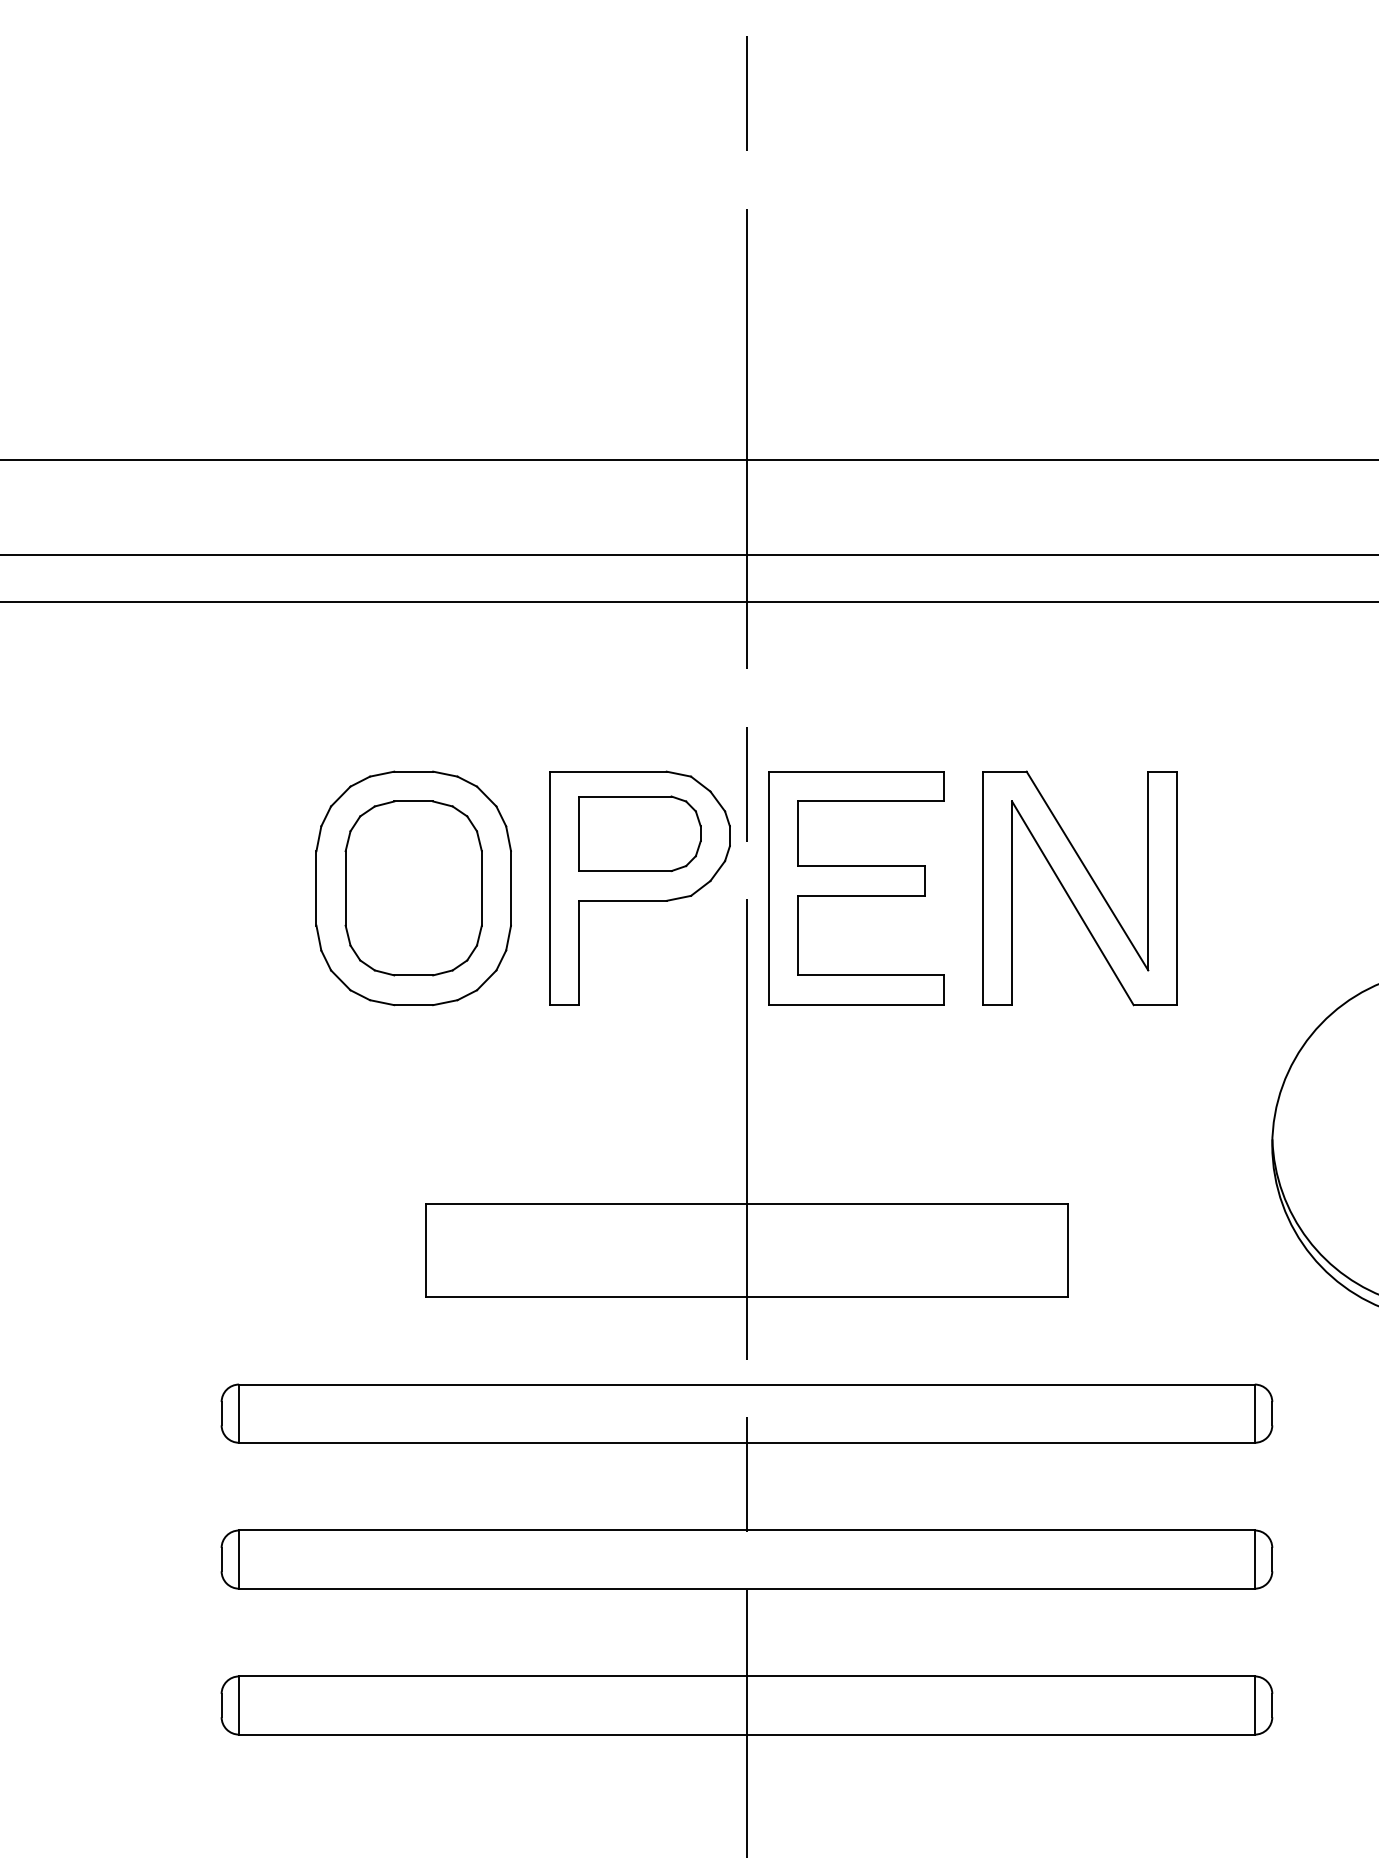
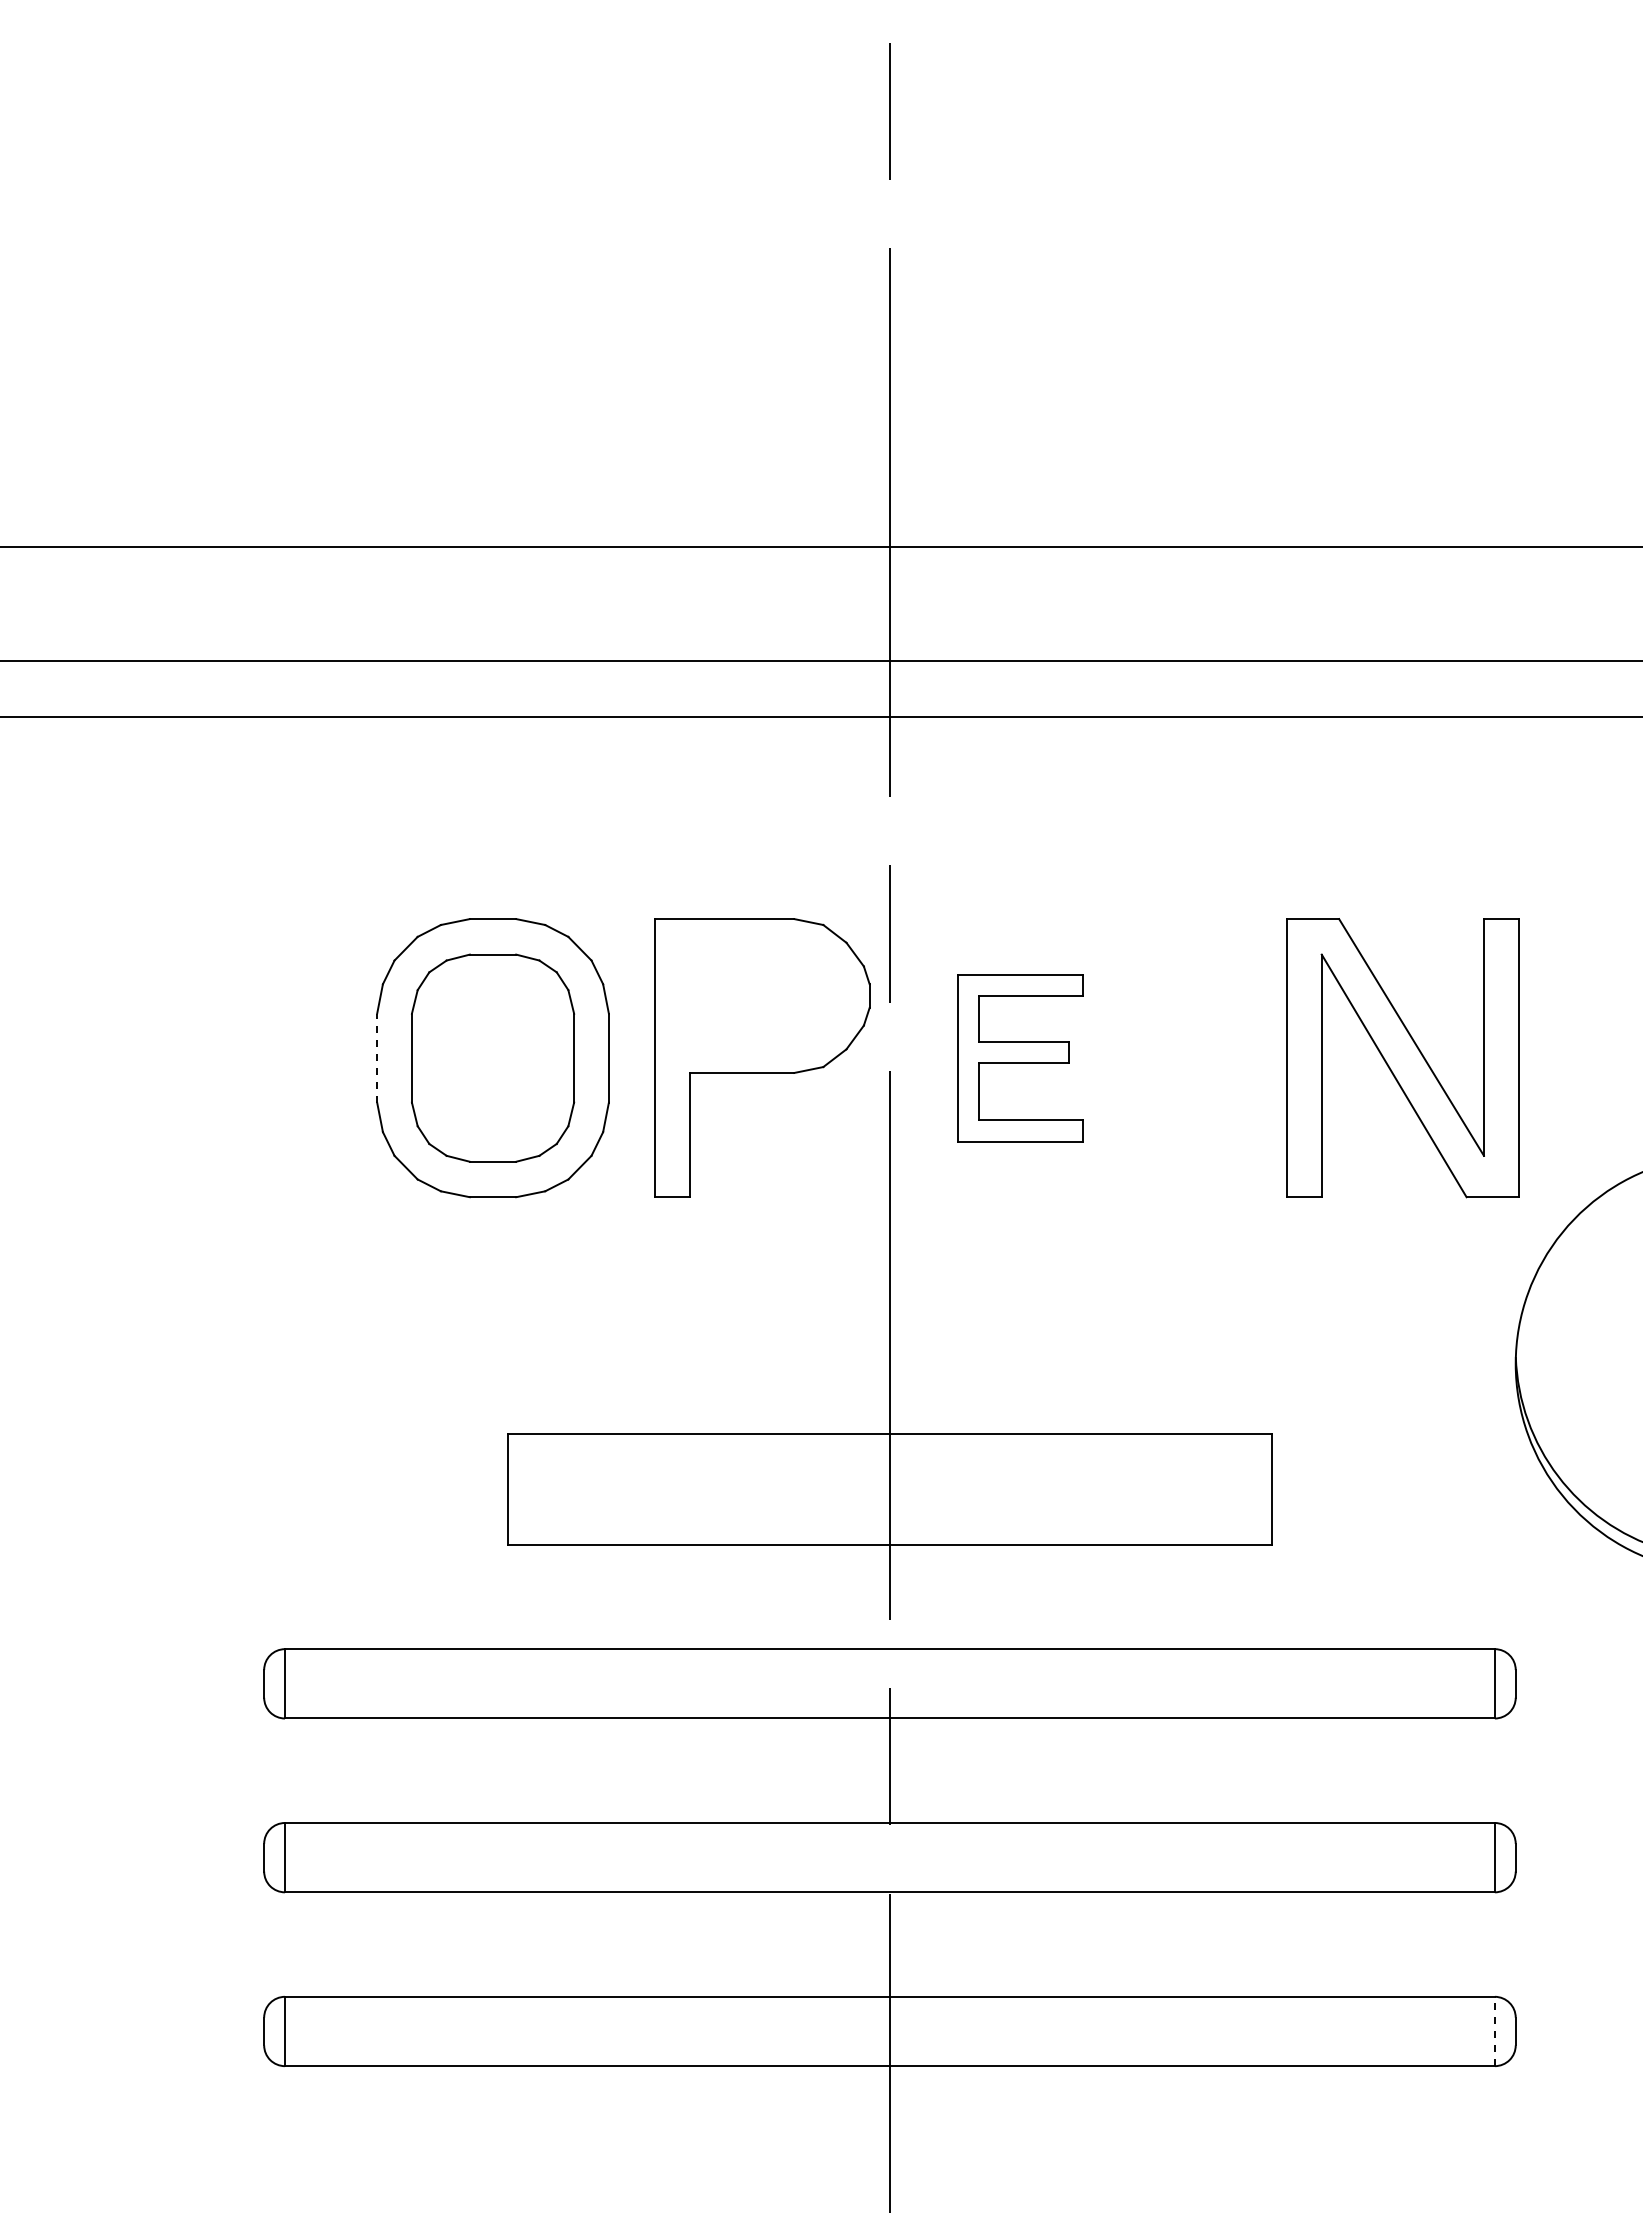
part: (639, 833) -> (762, 992), removed
line: (316, 887) -> (377, 1057), solid -> dashed
part: (856, 887) -> (1020, 1057), size x0.6
part: (1079, 888) -> (1402, 1058), moved
line: (1254, 1705) -> (1494, 2031), solid -> dashed

